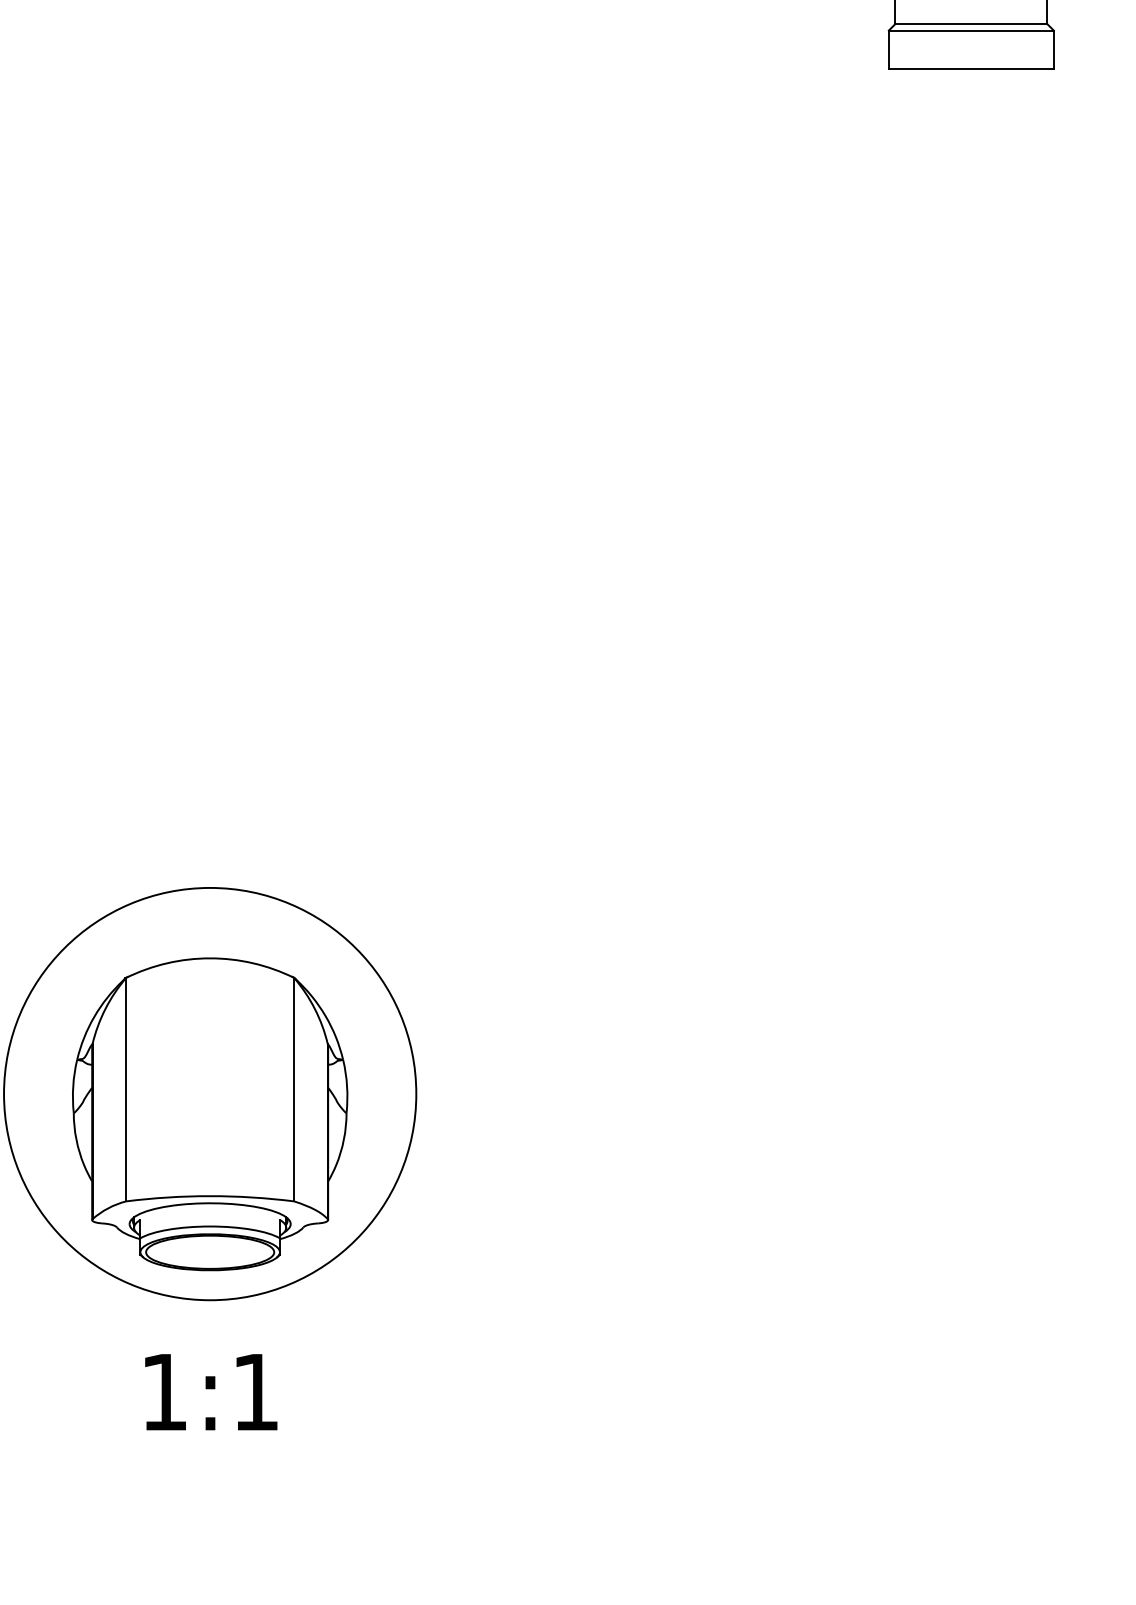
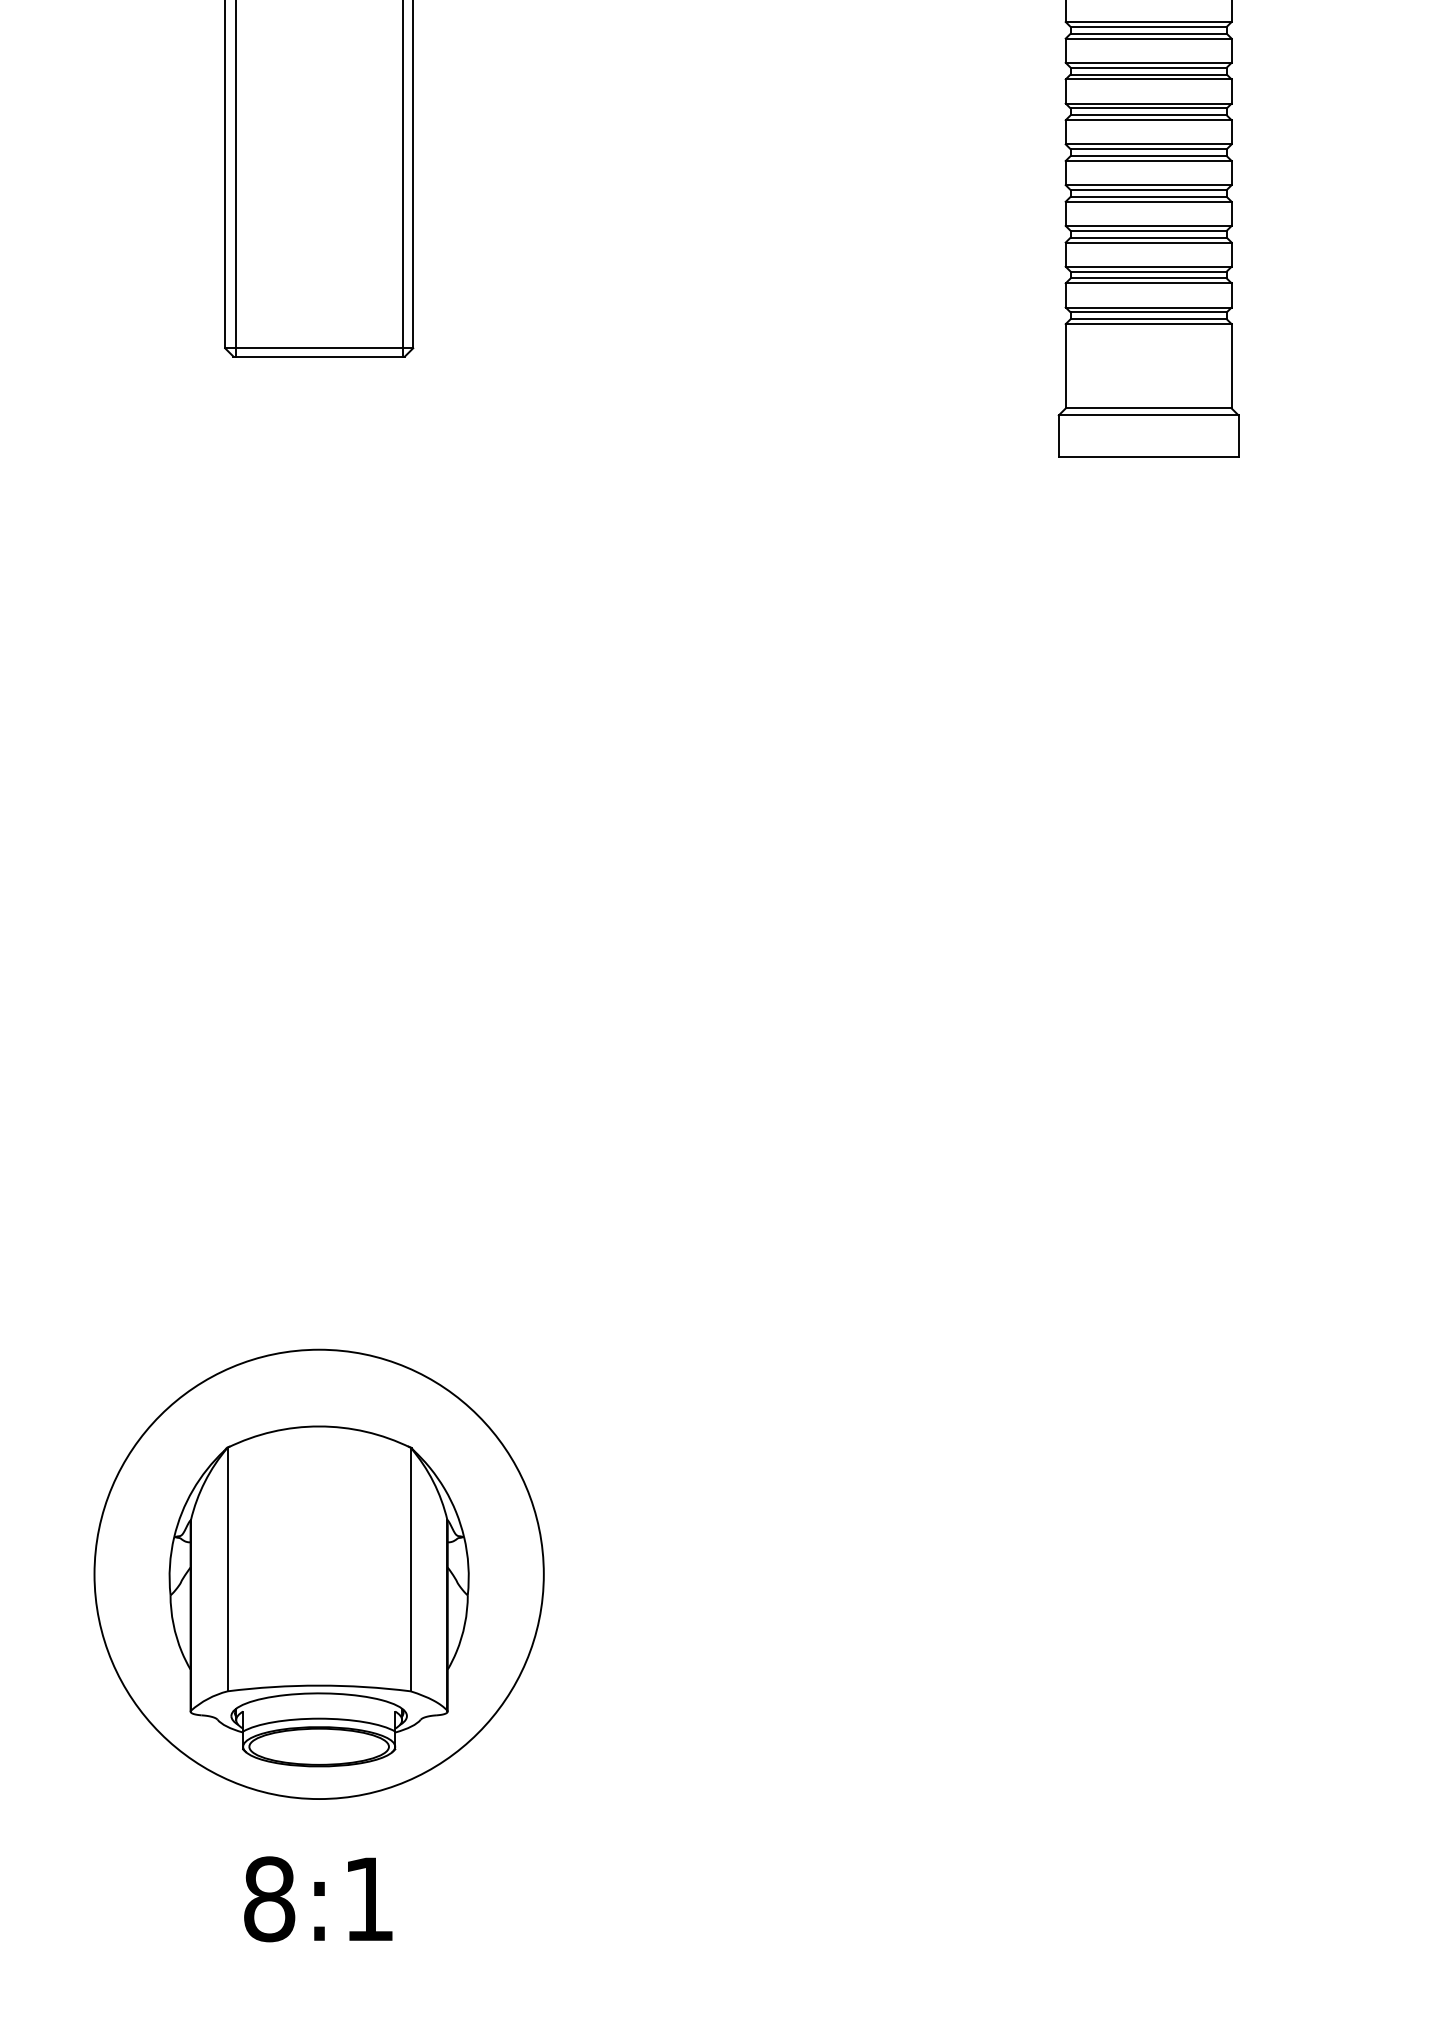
text: (164, 1392) -> (269, 1899), 1:1 -> 8:1

